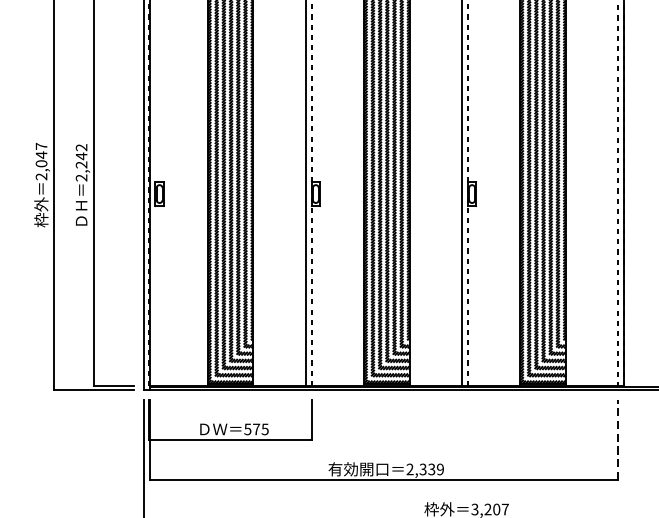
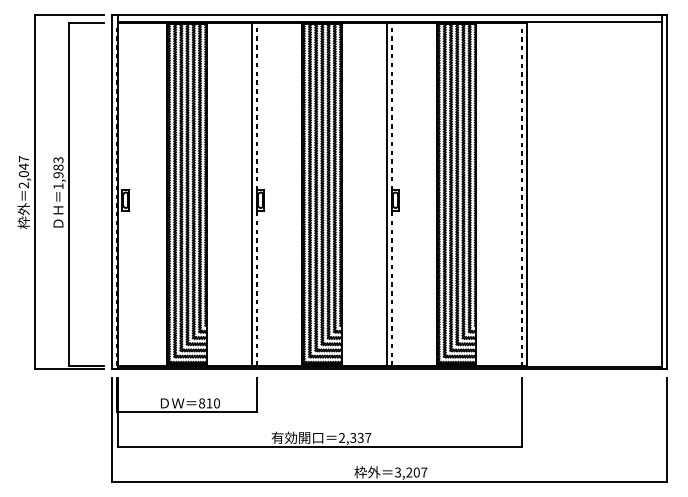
text: (81, 163) -> (58, 173), 2,242 -> 1,983
text: (256, 429) -> (209, 403), 575 -> 810
line: (618, 439) -> (521, 412), dashed -> solid
text: (440, 468) -> (368, 437), 2,339 -> 2,337

